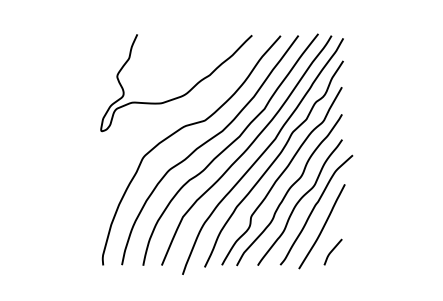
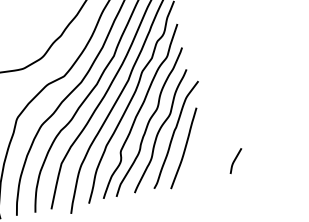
curve: (332, 251) -> (235, 160), moved

